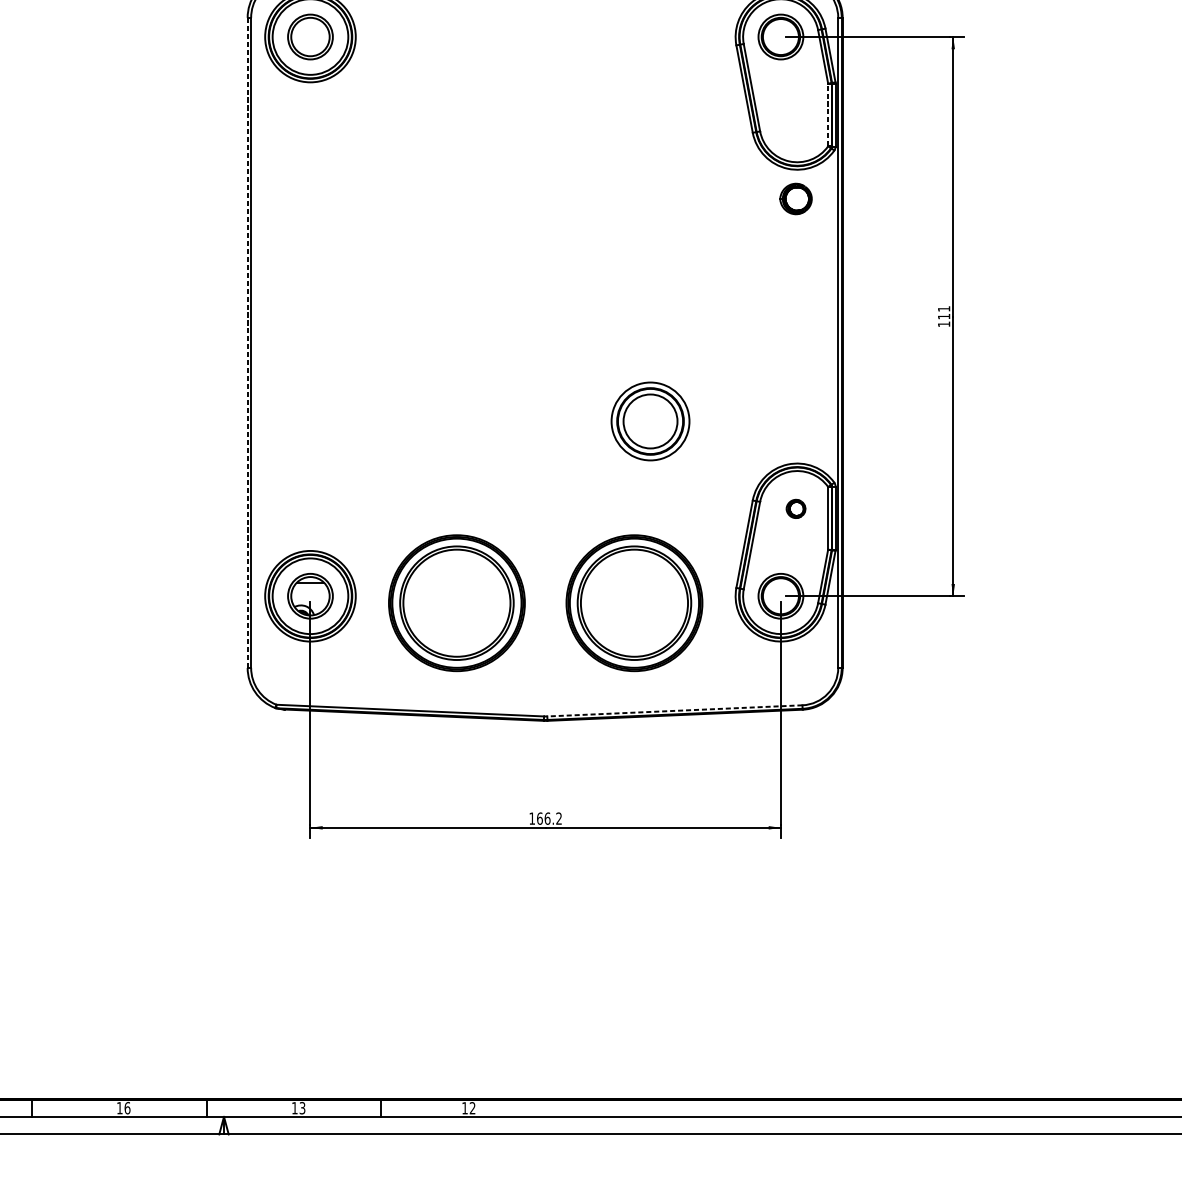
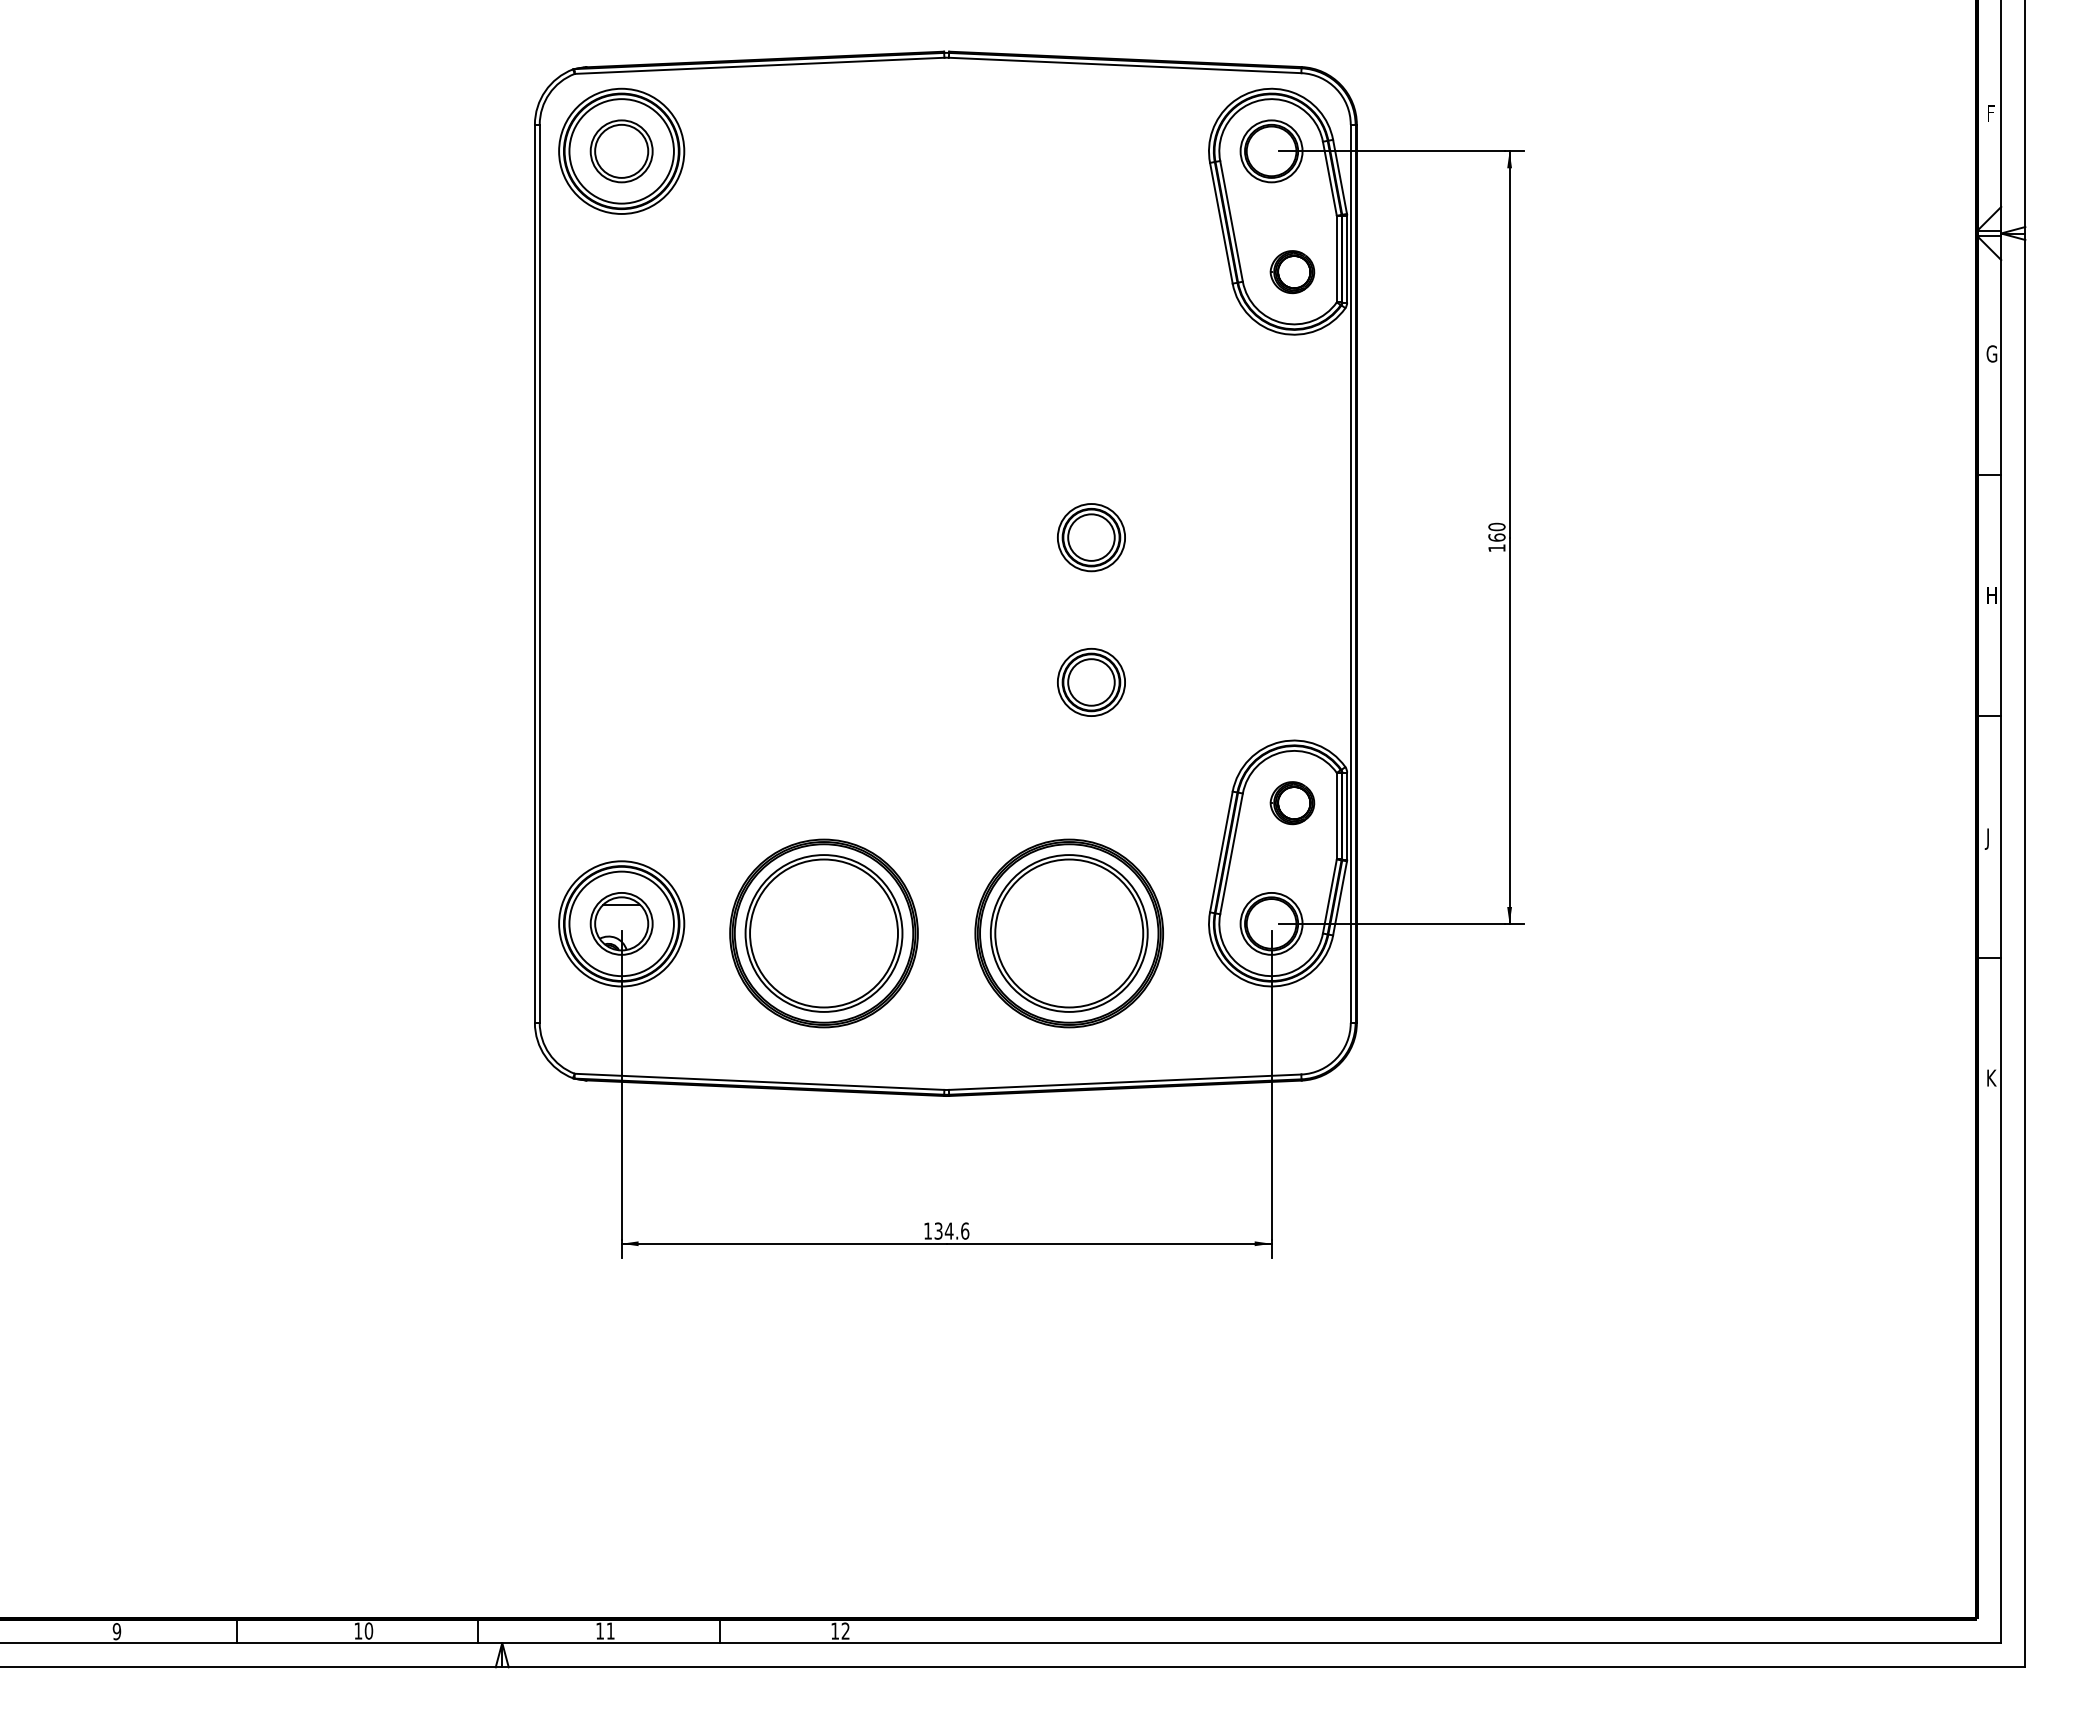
line: (827, 114) -> (1336, 258), dashed -> solid
part: (796, 199) -> (1292, 272), moved
text: (943, 312) -> (1496, 531), 111 -> 160
part: (650, 316) -> (1091, 537), added
line: (247, 342) -> (534, 573), dashed -> solid
part: (650, 421) -> (1091, 682), size x0.62
part: (796, 509) -> (1292, 803), size x1.67
line: (674, 711) -> (1124, 1082), dashed -> solid
text: (549, 818) -> (951, 1230), 166.2 -> 134.6
text: (127, 1107) -> (369, 1630), 16 -> 10
text: (302, 1107) -> (610, 1630), 13 -> 11

